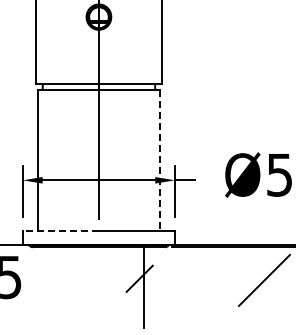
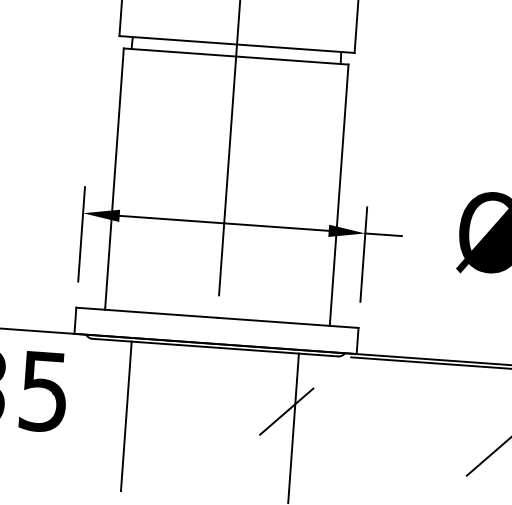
line: (159, 161) -> (339, 196), dashed -> solid
line: (60, 231) -> (145, 313), dashed -> solid
line: (53, 287) -> (125, 416), added

